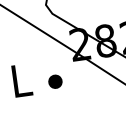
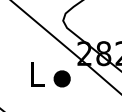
part: (55, 81) -> (62, 78), size x1.6

